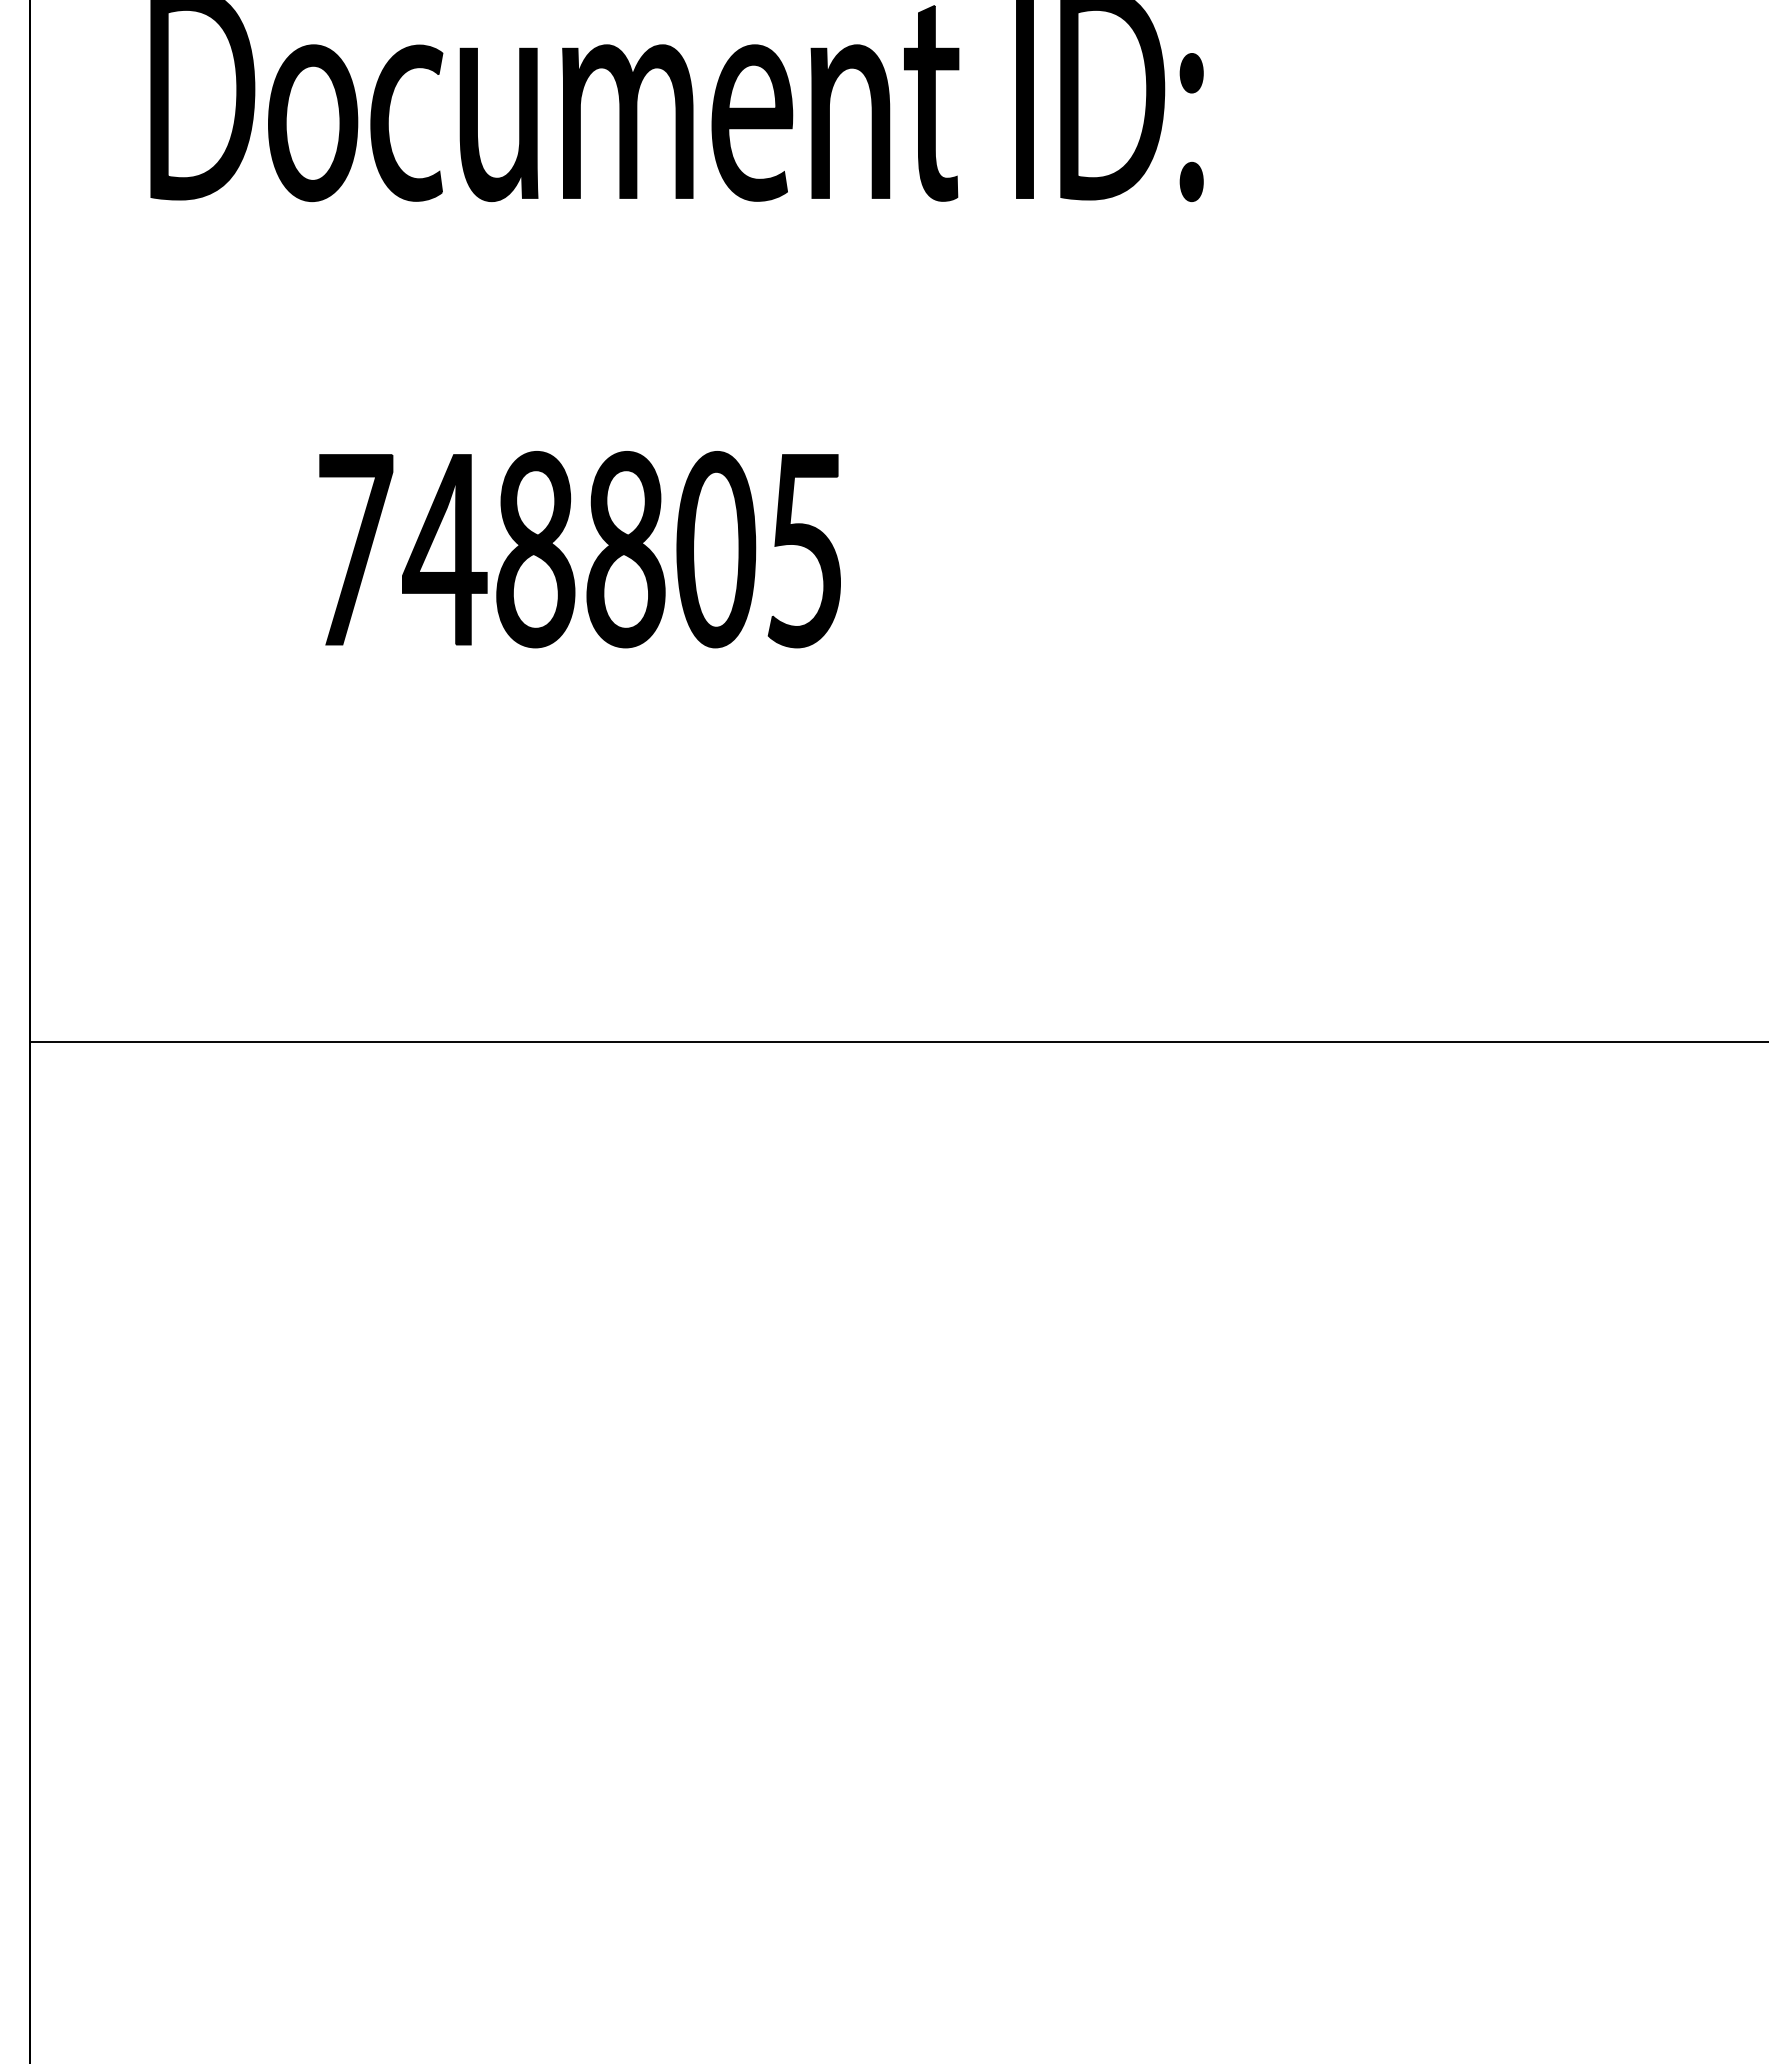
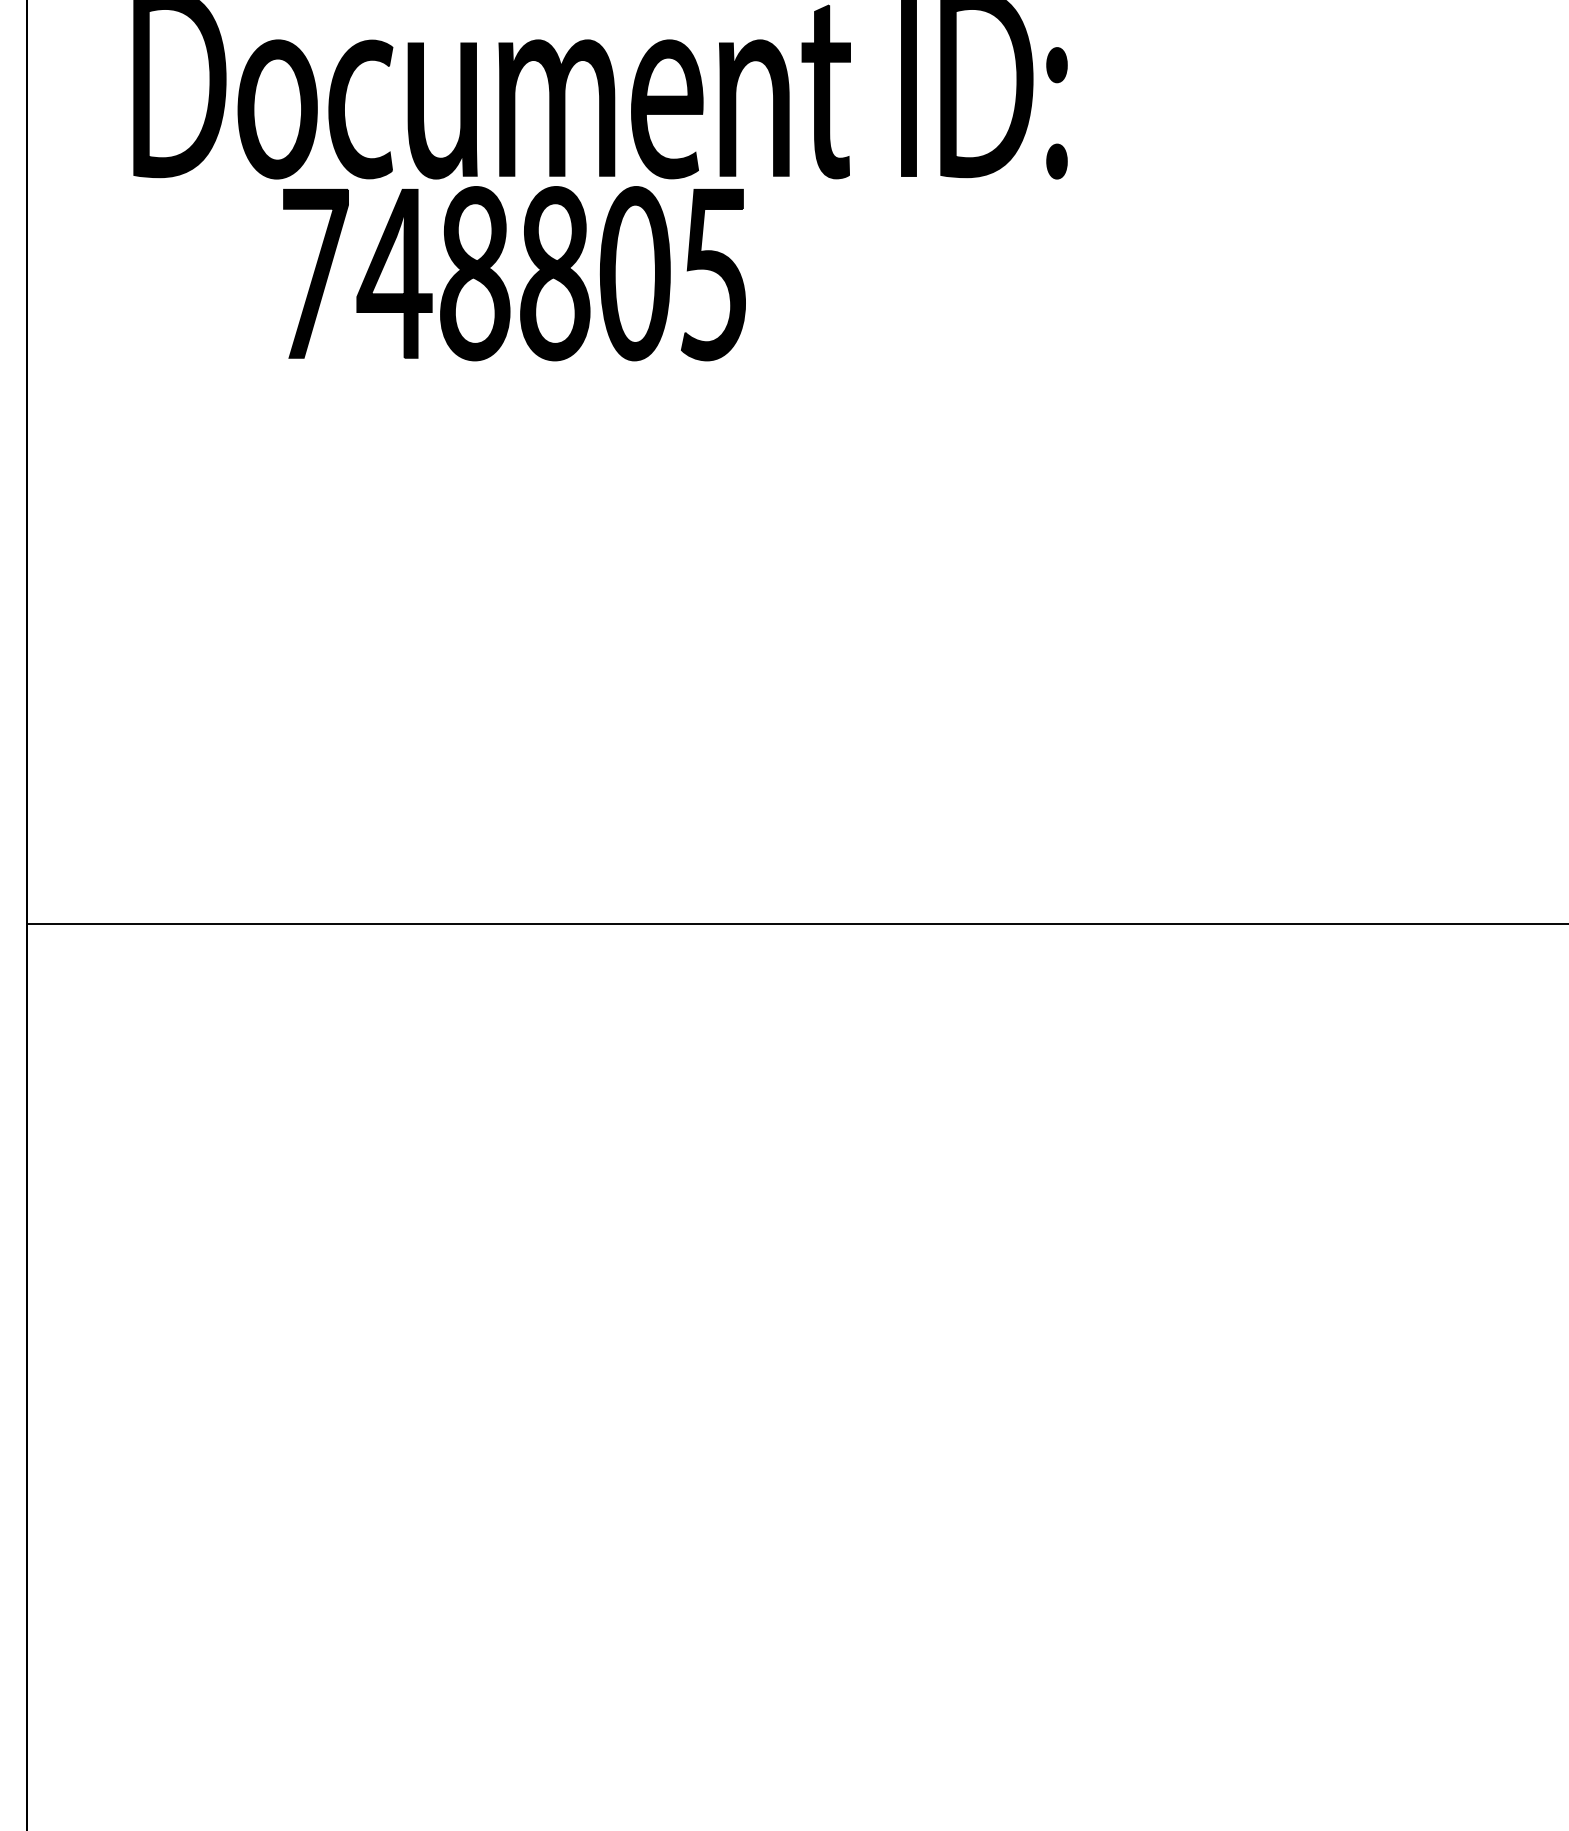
part: (566, 557) -> (502, 280), moved

